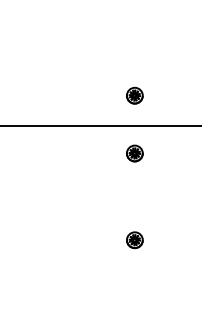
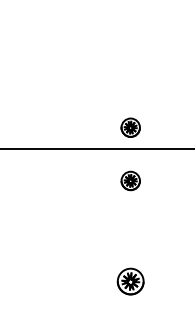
part: (134, 95) -> (130, 127), moved
part: (134, 240) -> (130, 282), size x1.4

